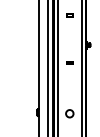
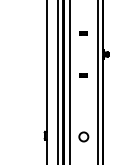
part: (69, 15) -> (83, 33), moved

